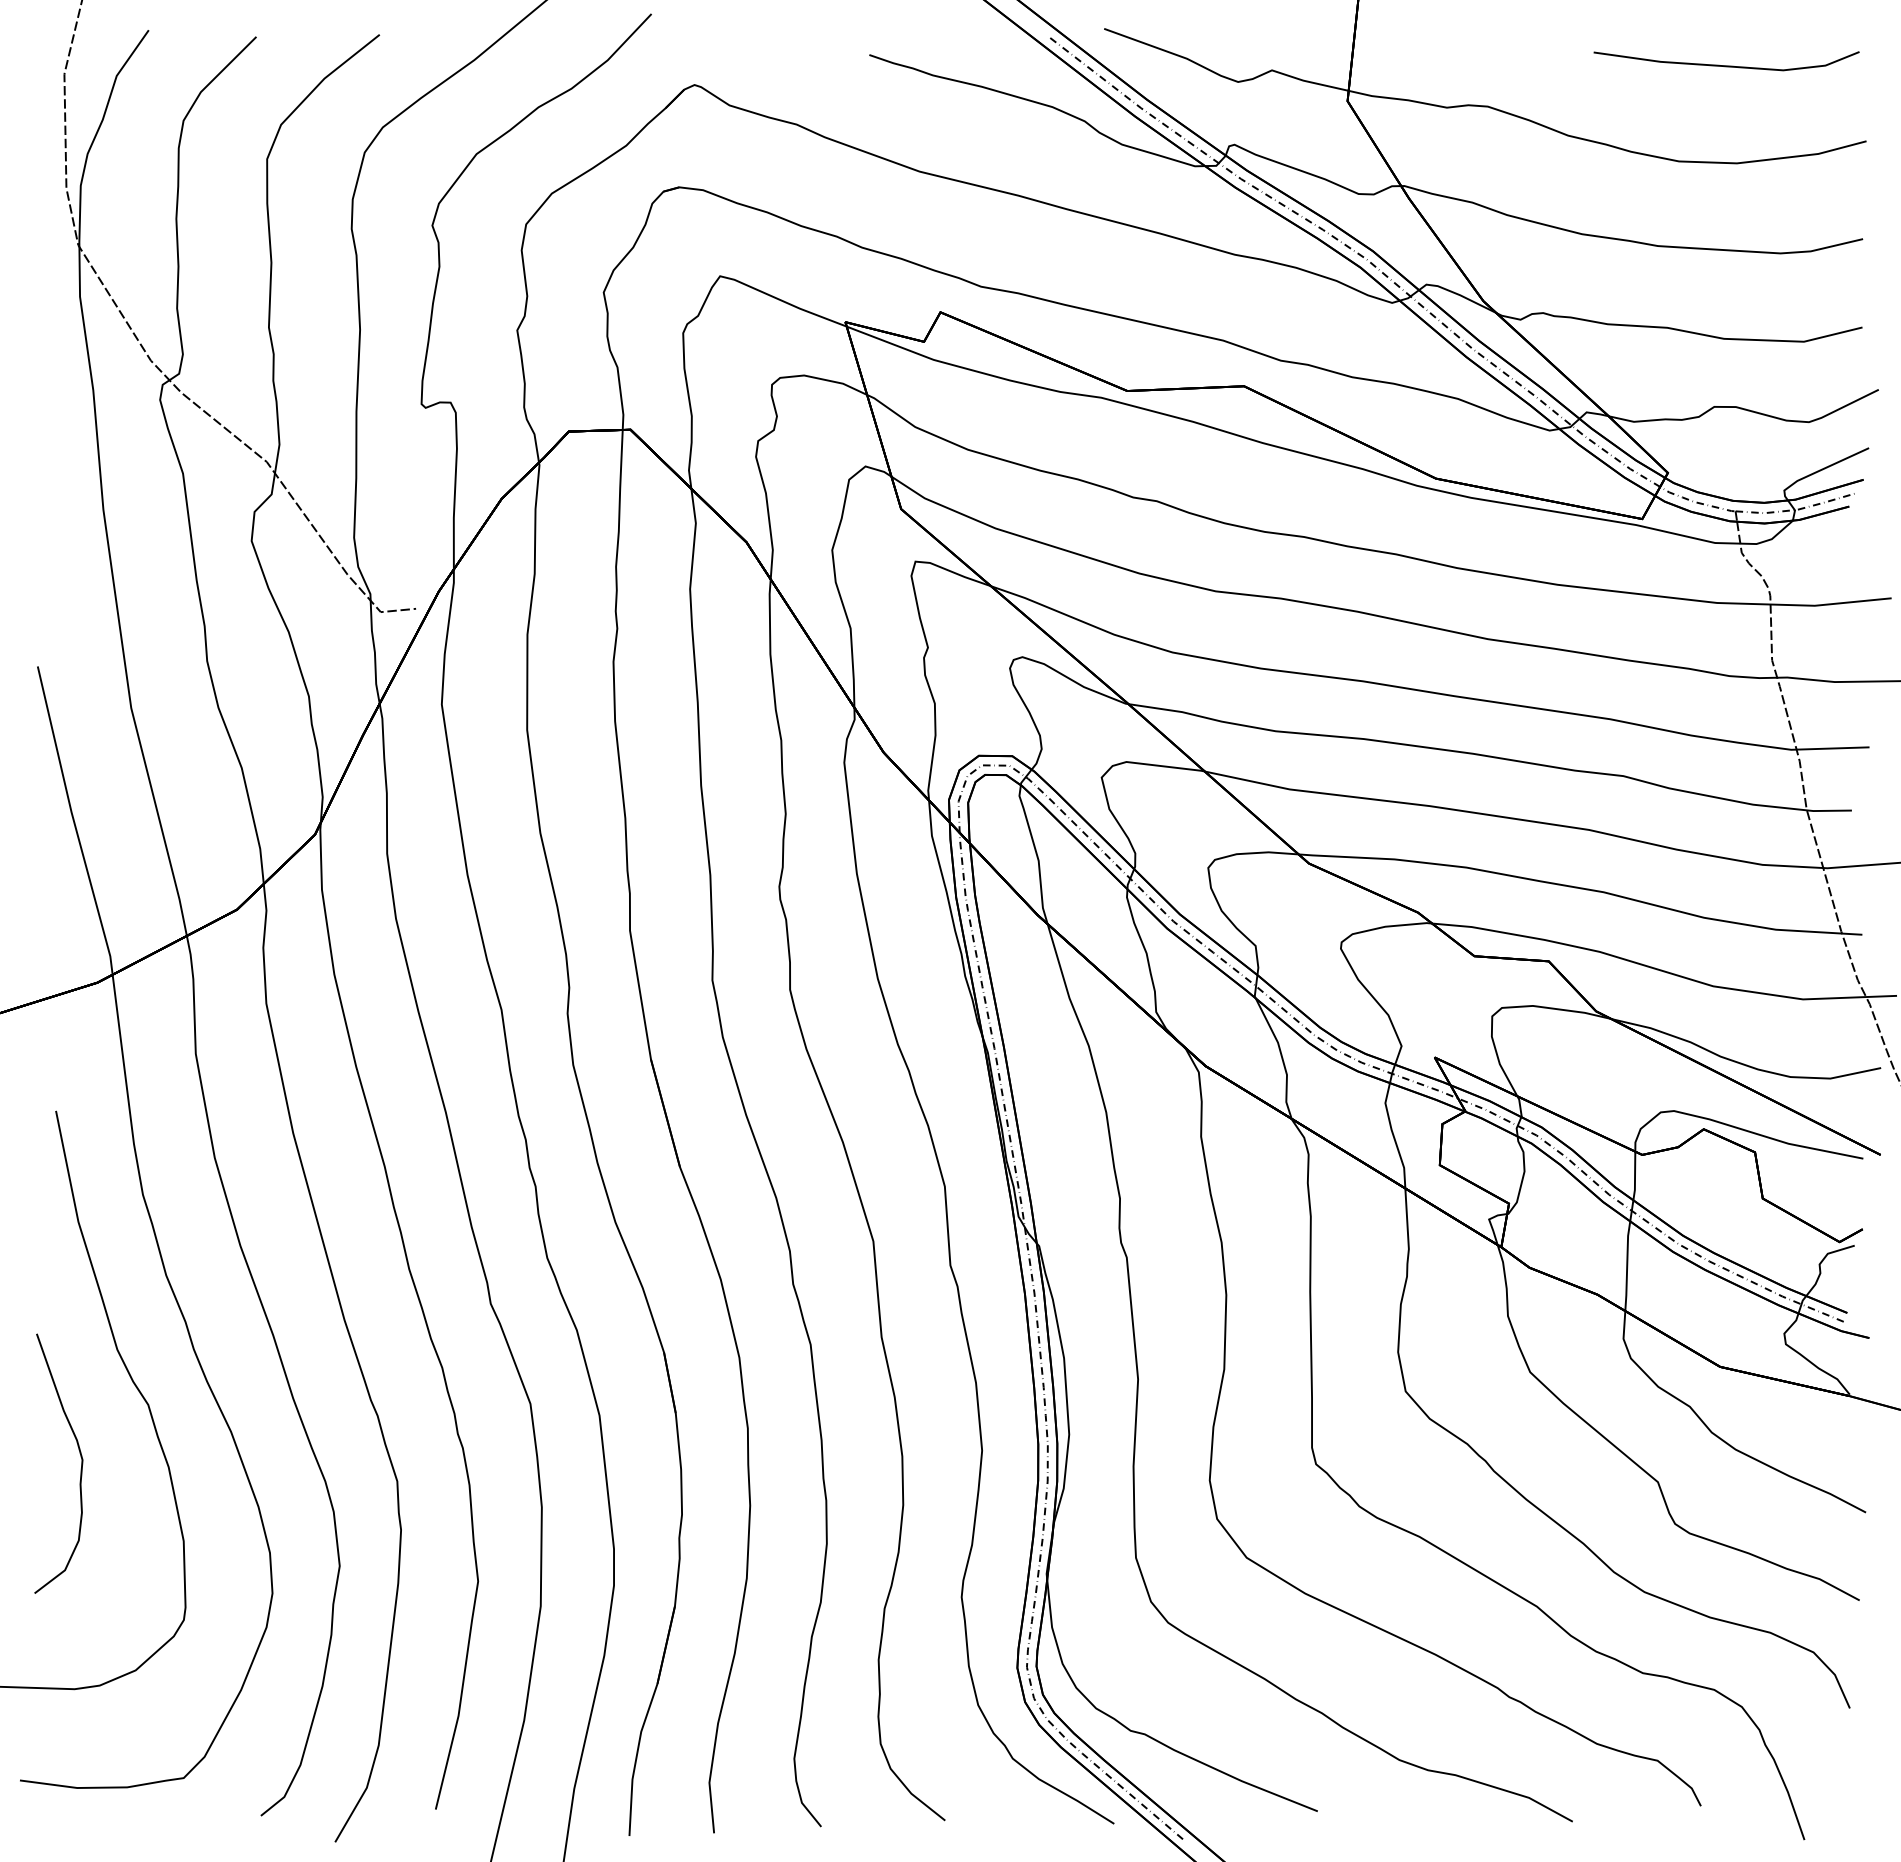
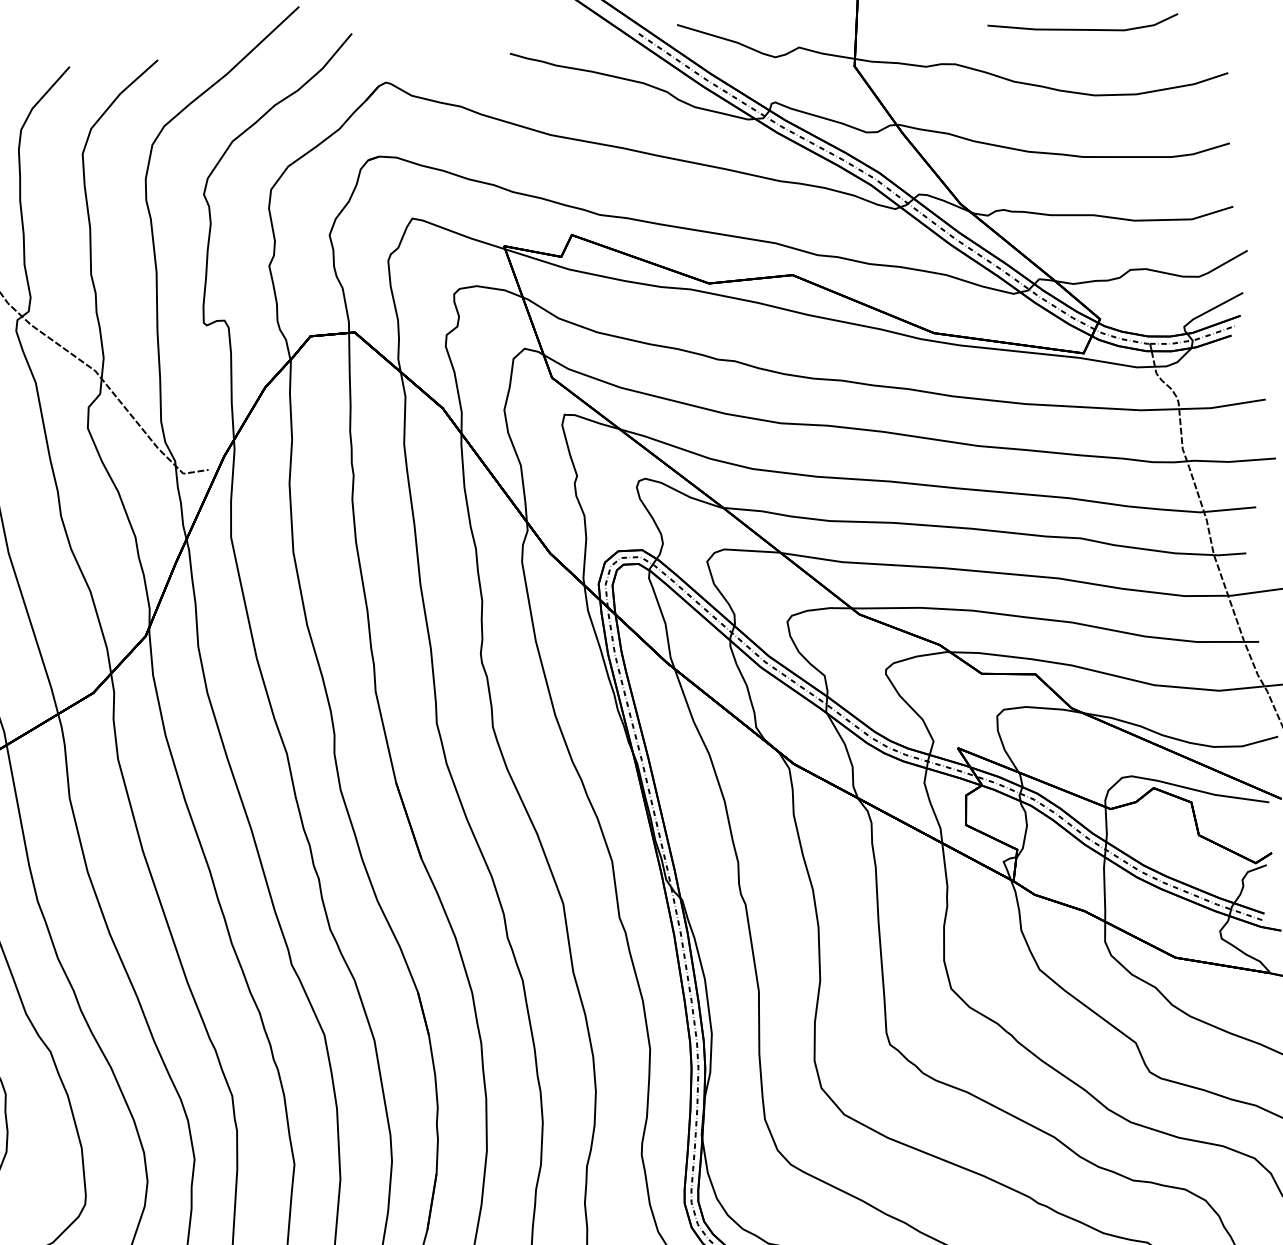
curve: (1726, 65) -> (1083, 29), moved

